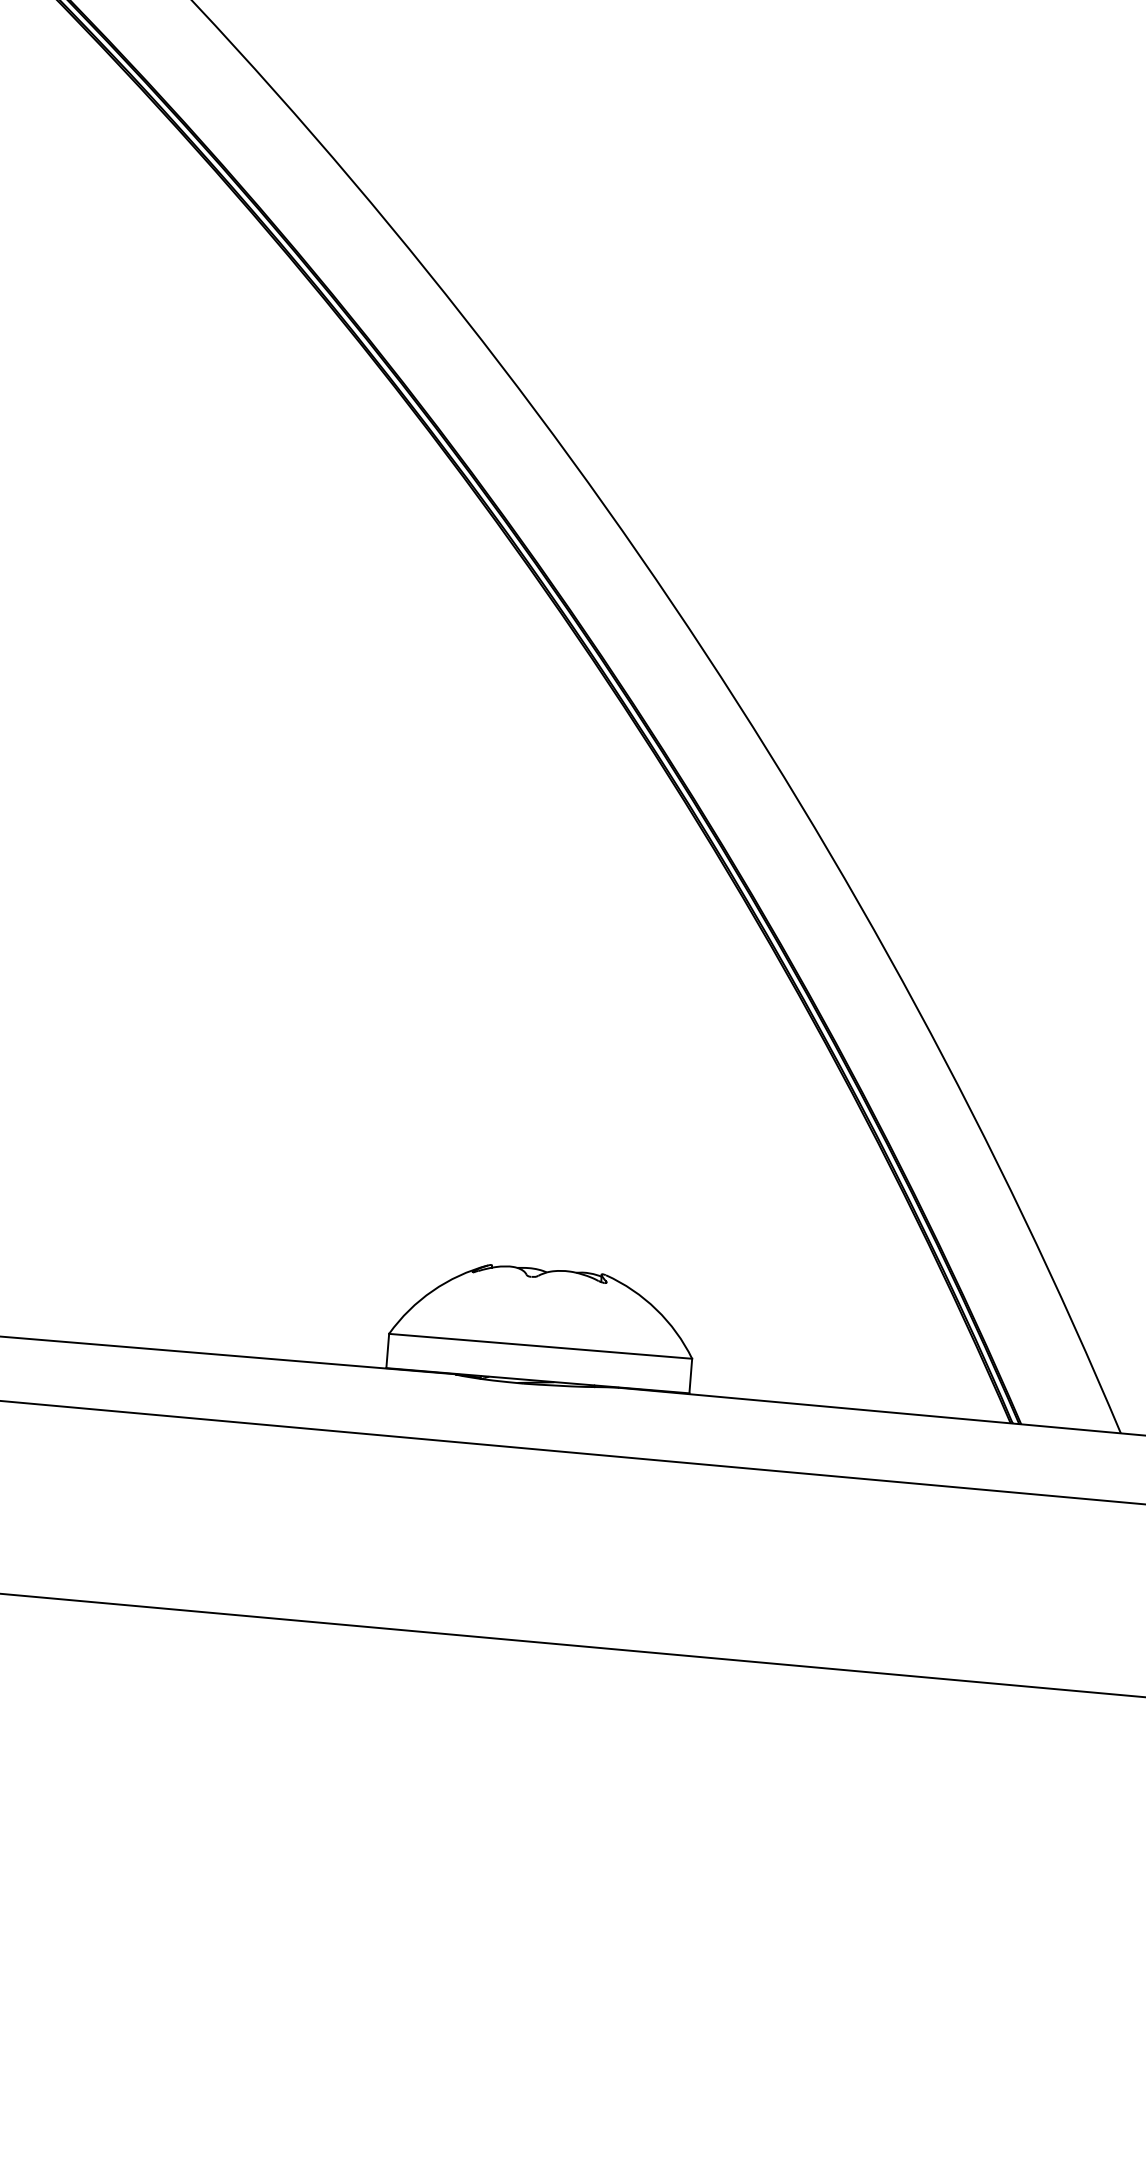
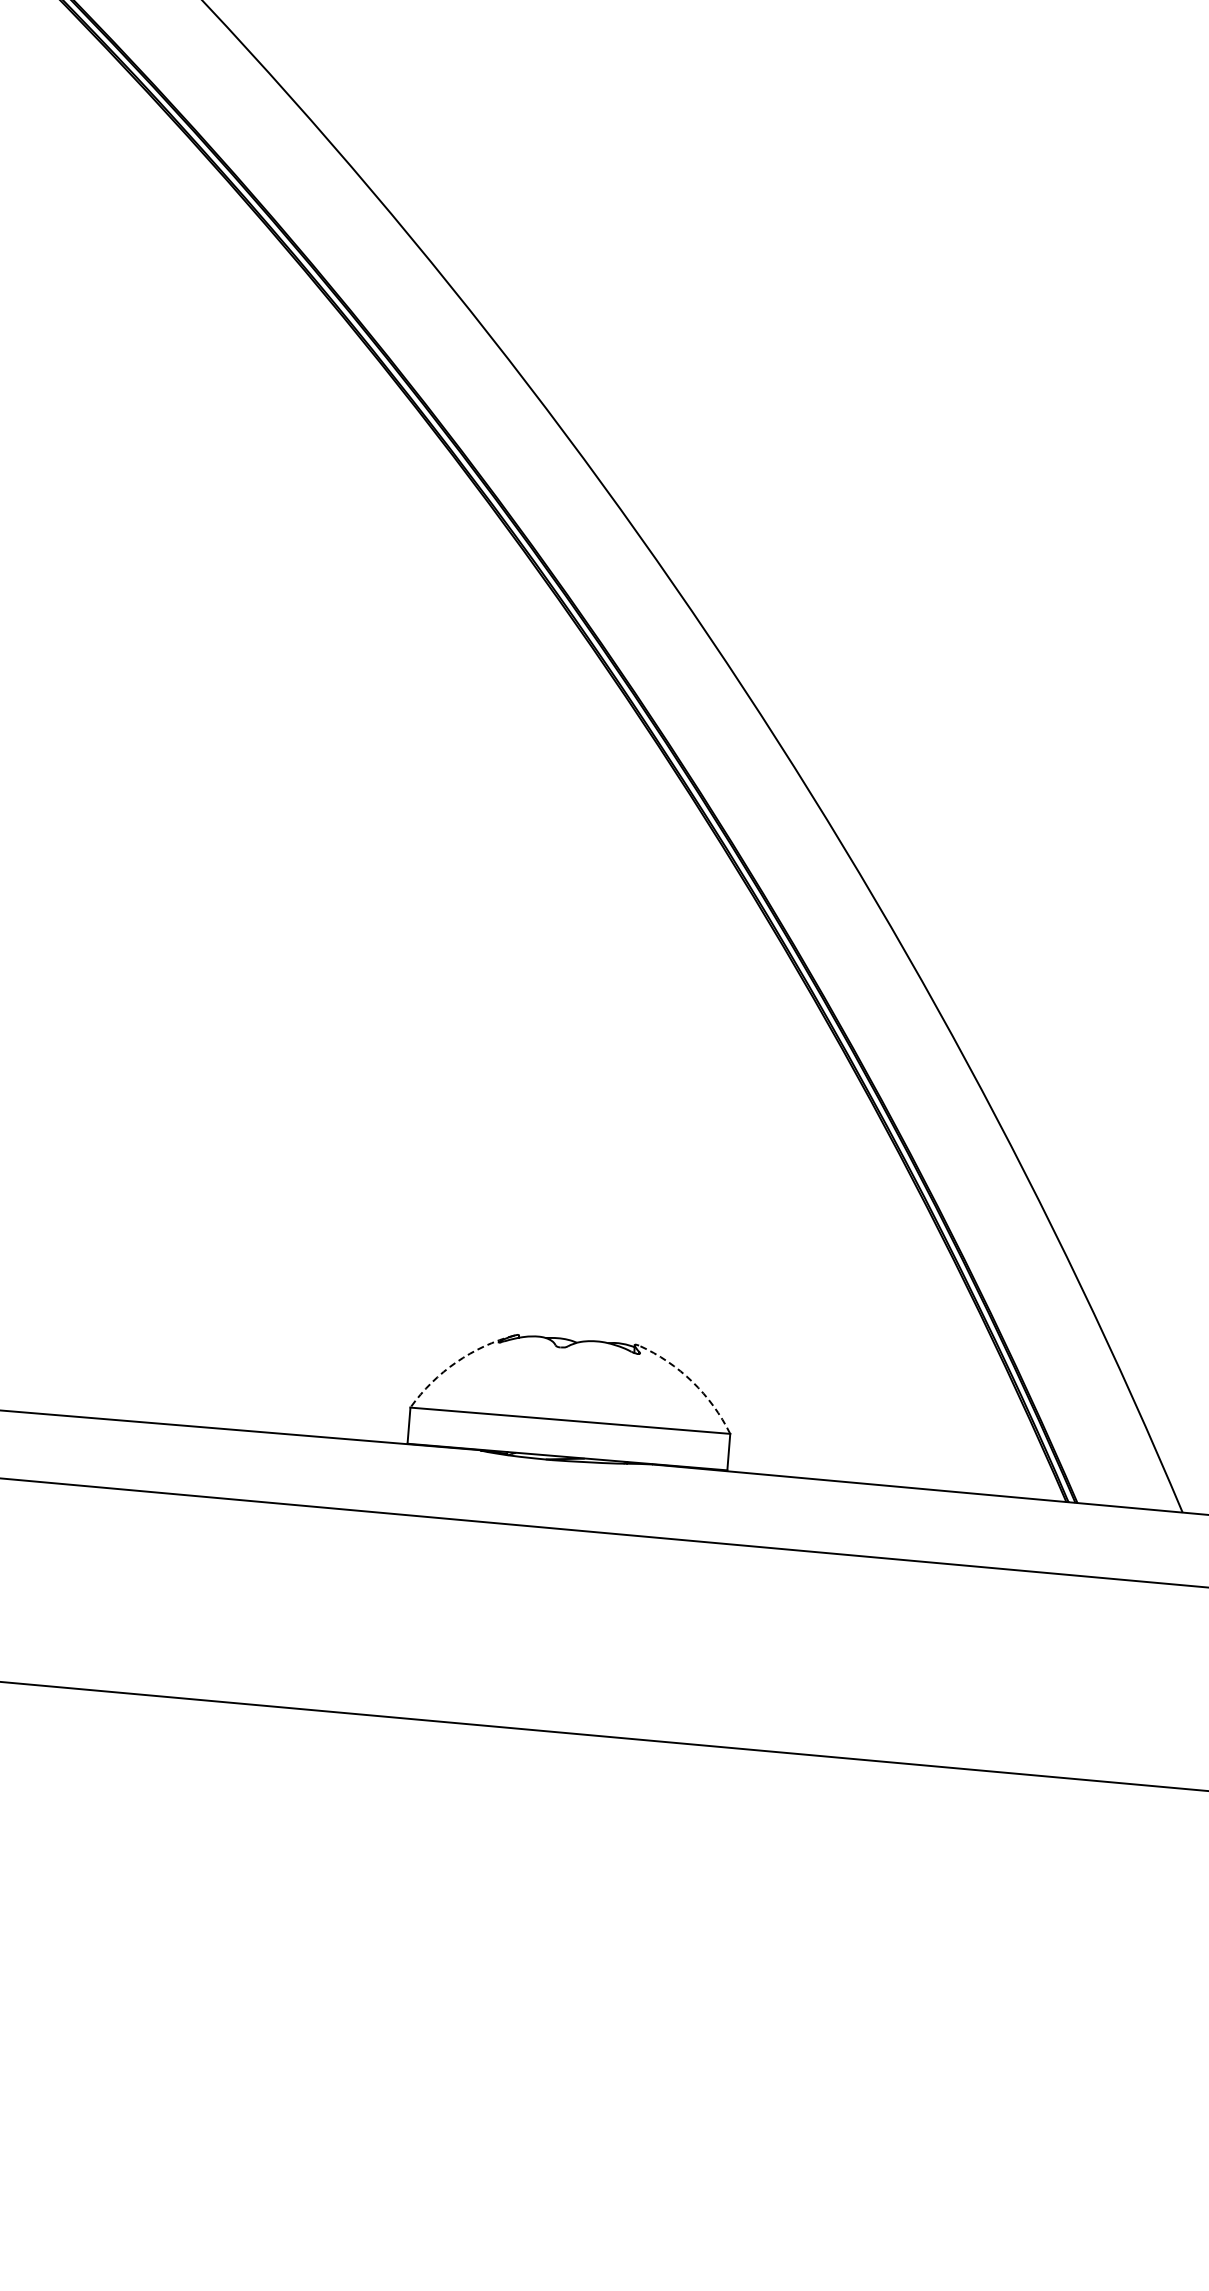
arc: (432, 1291) -> (456, 1362), solid -> dashed
arc: (656, 1309) -> (692, 1381), solid -> dashed

